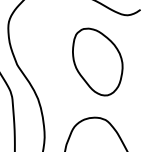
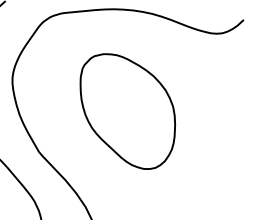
part: (97, 61) -> (128, 110), moved

